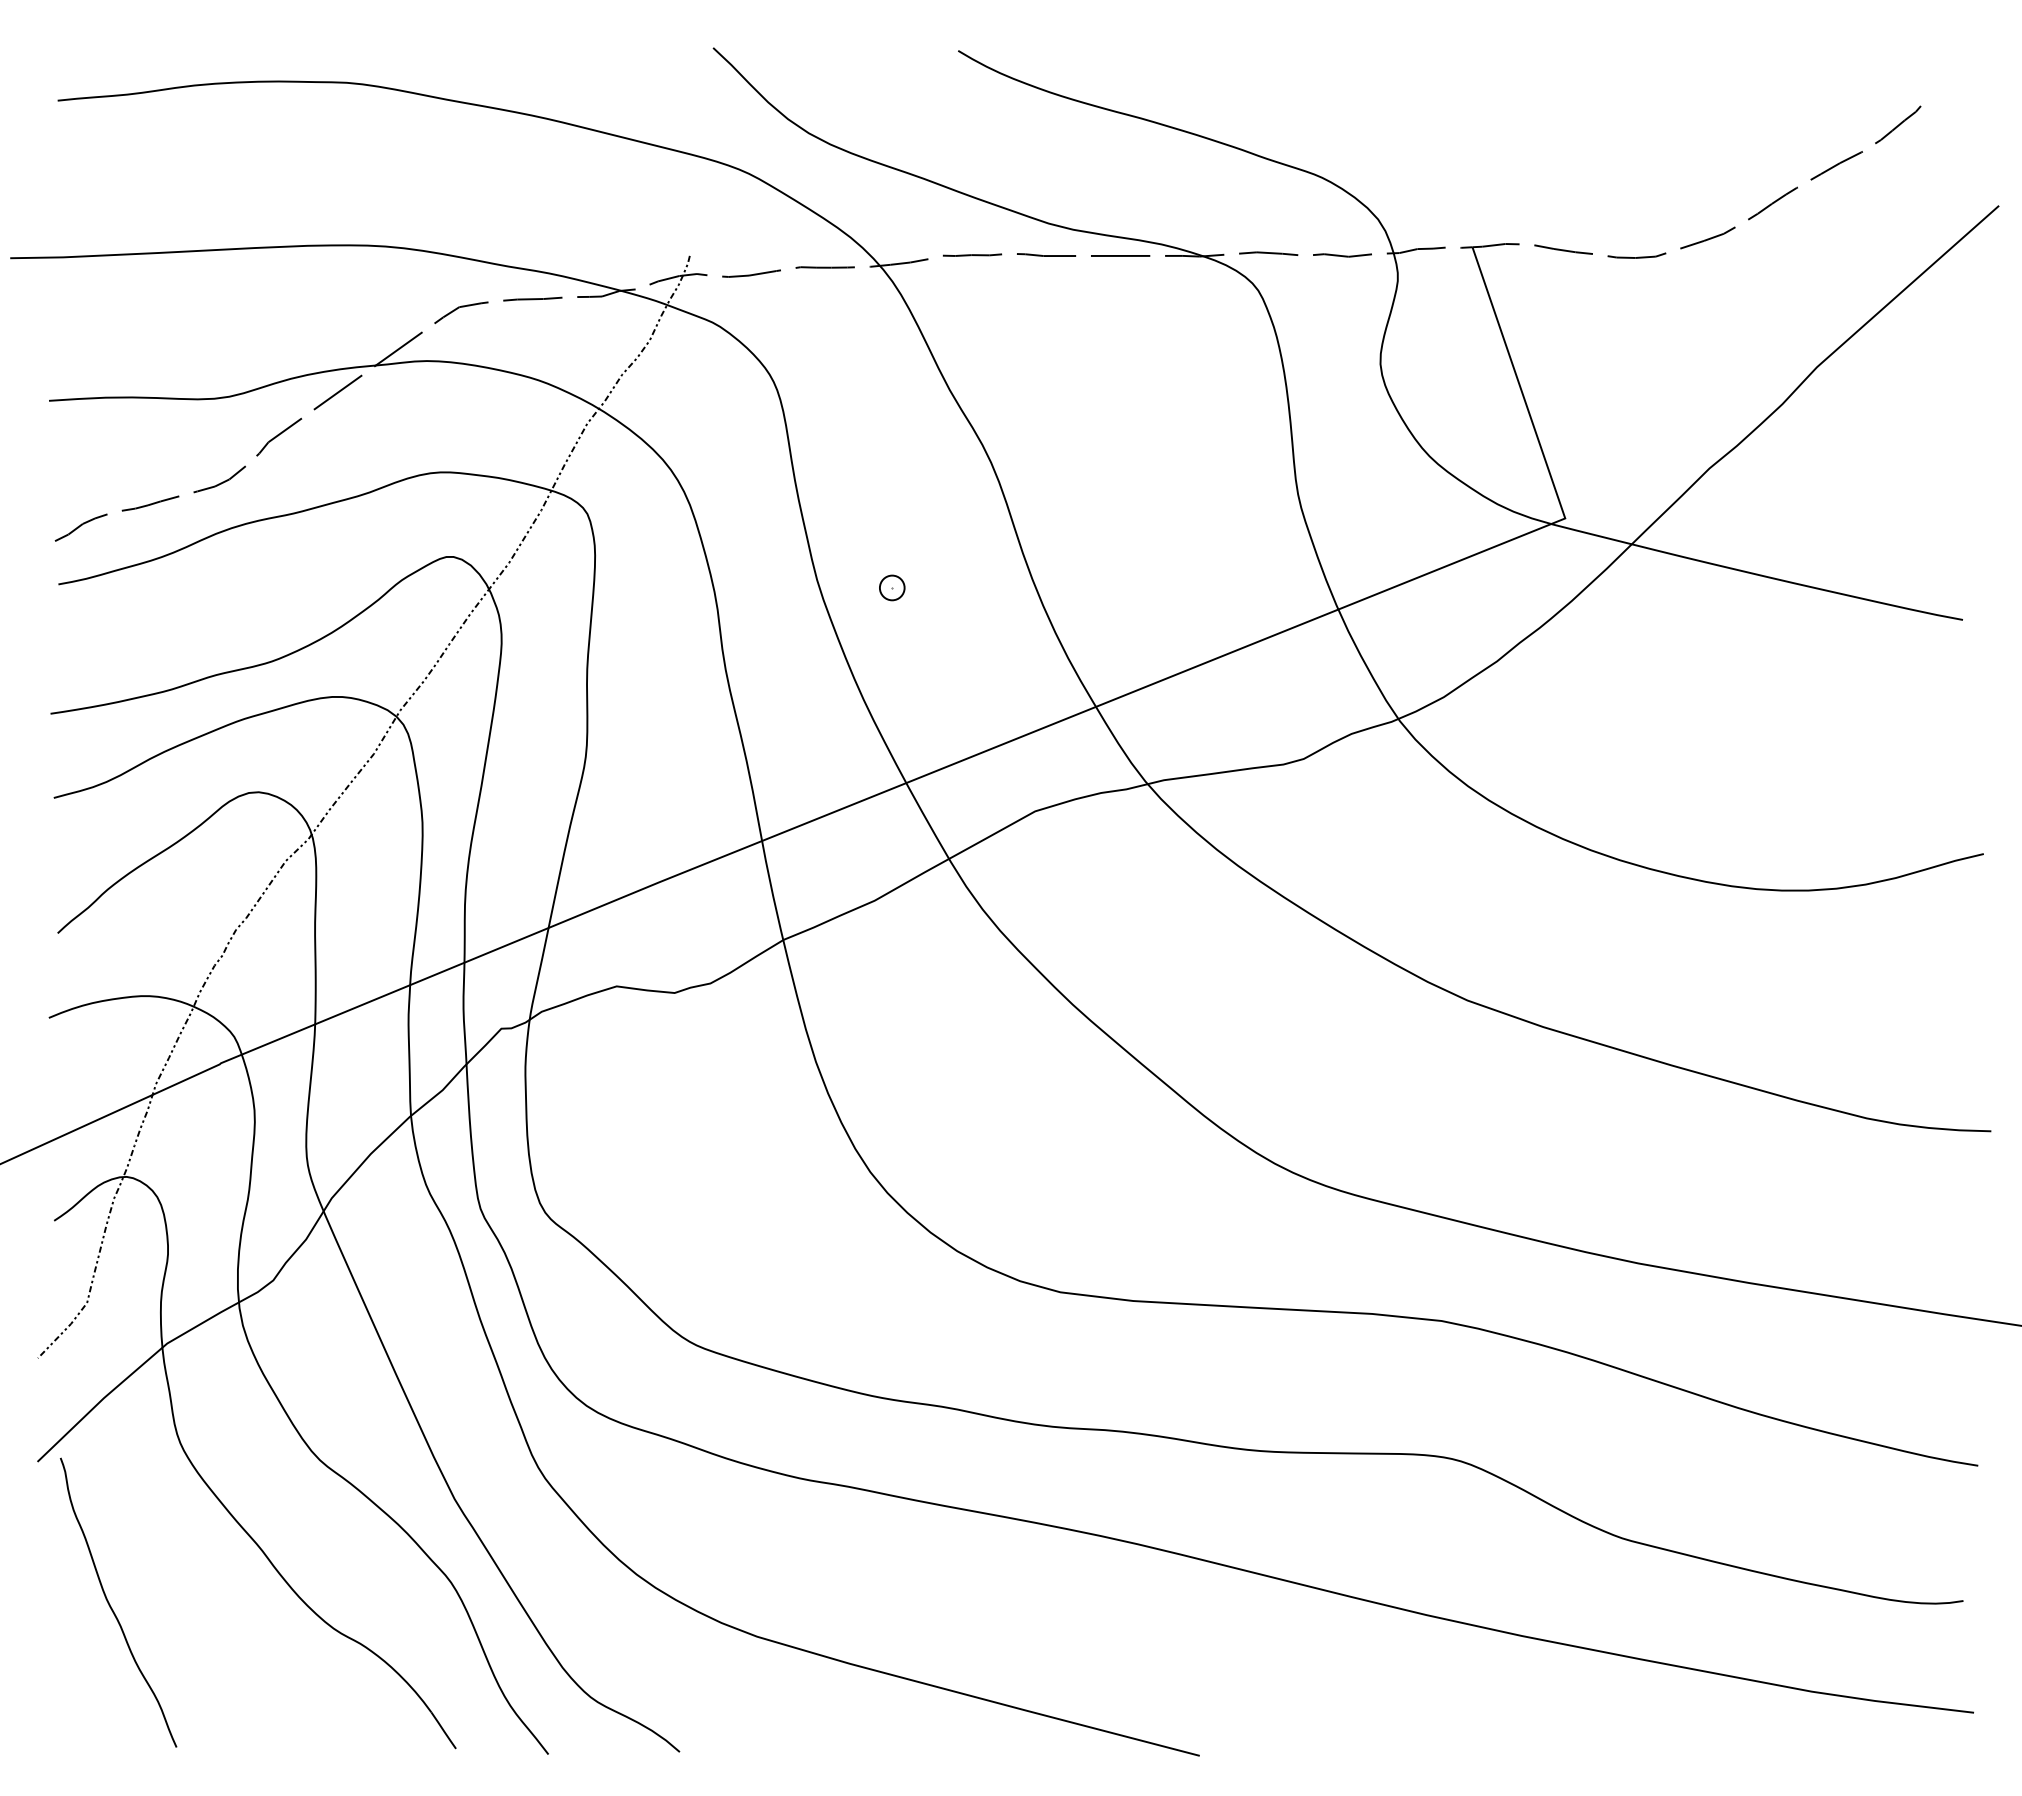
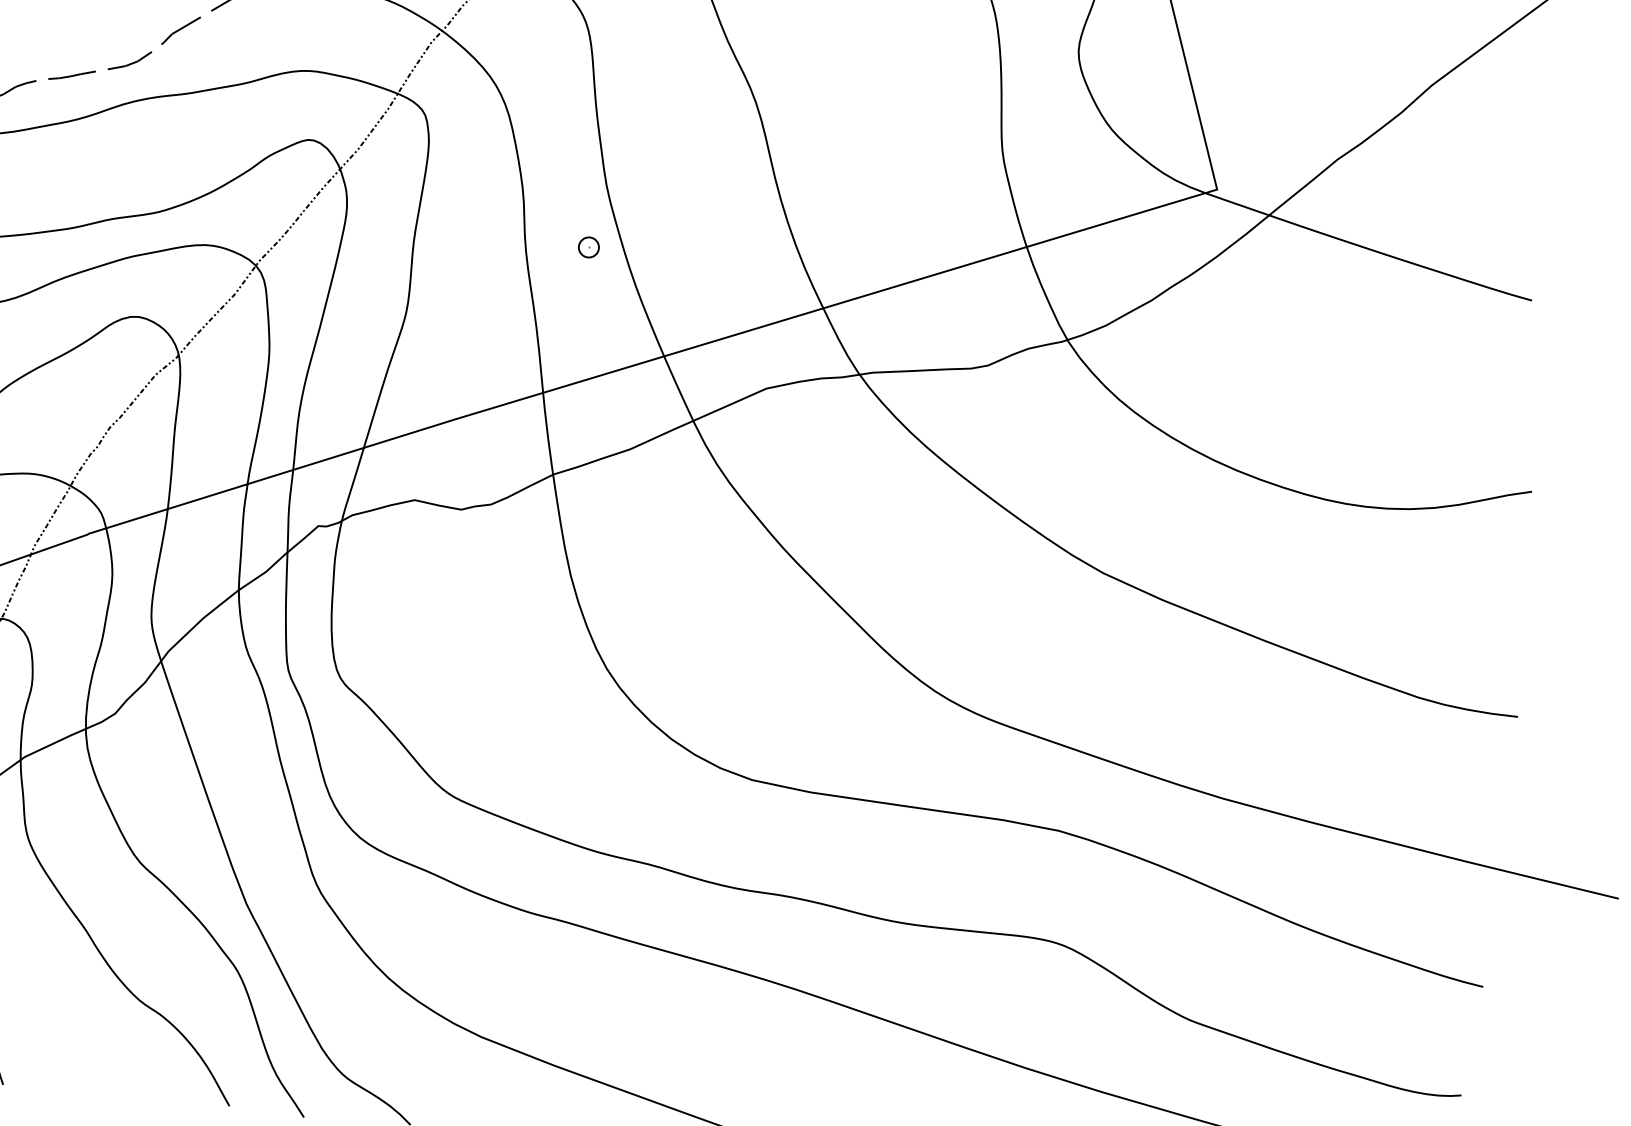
part: (892, 587) -> (589, 247), moved

